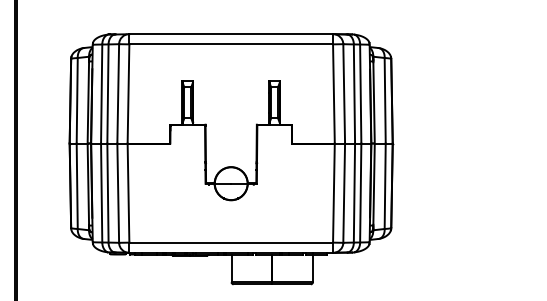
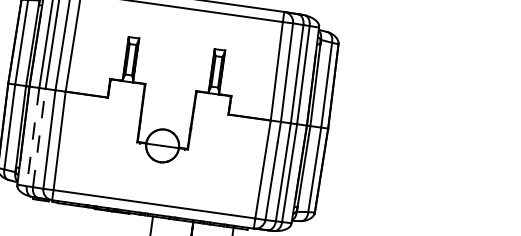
line: (101, 193) -> (32, 137), solid -> dashed
line: (107, 193) -> (38, 138), solid -> dashed

